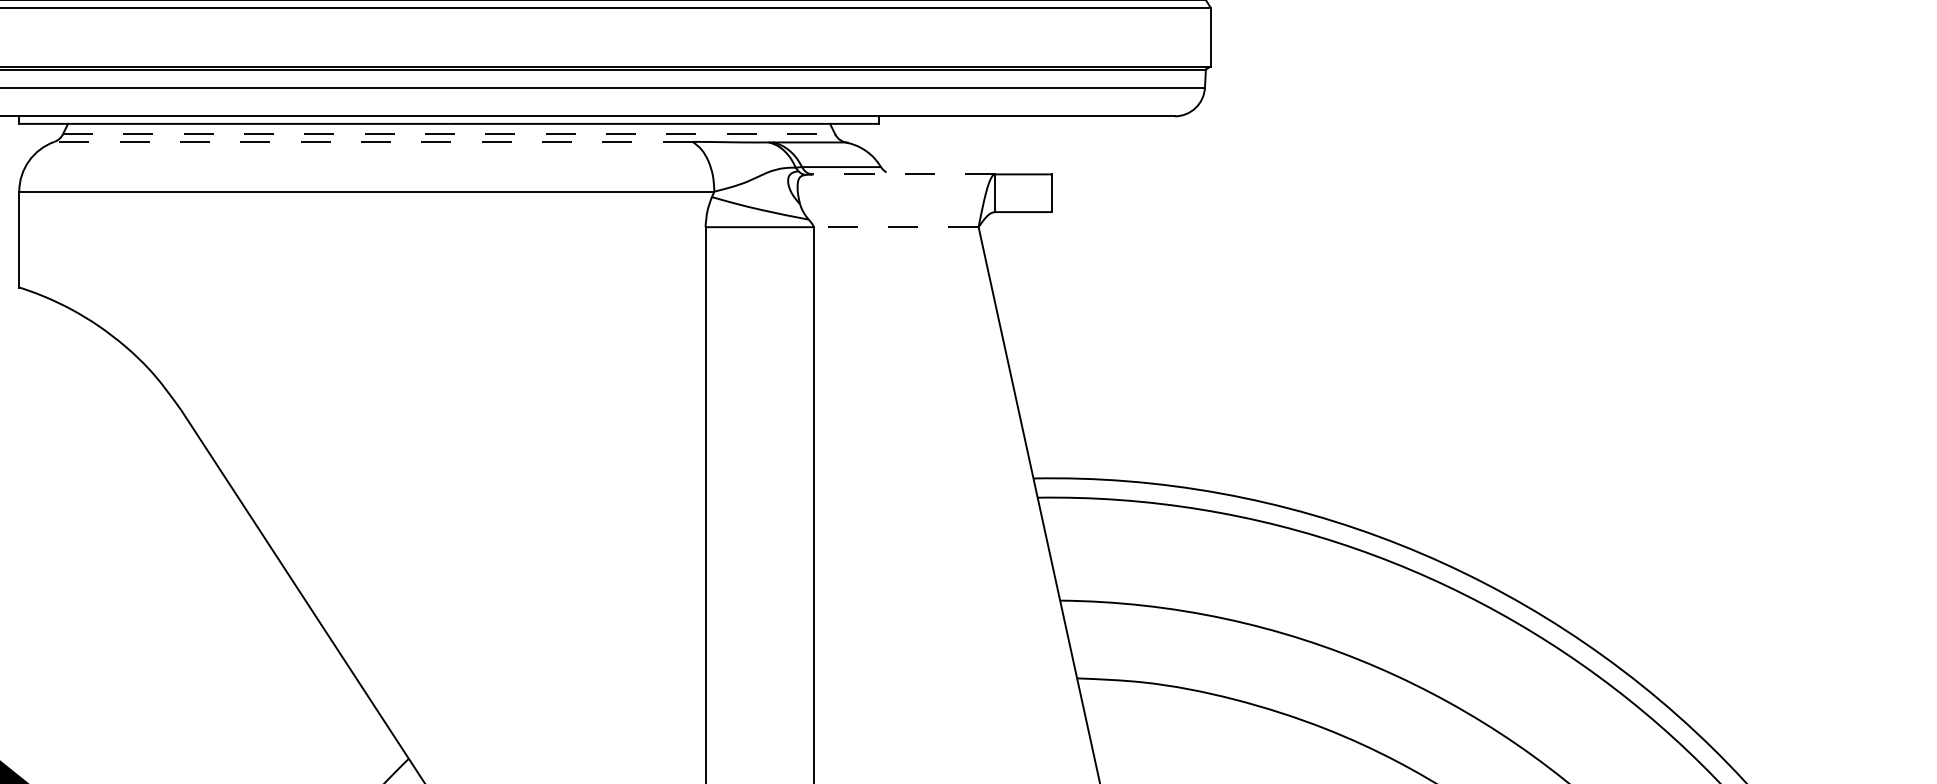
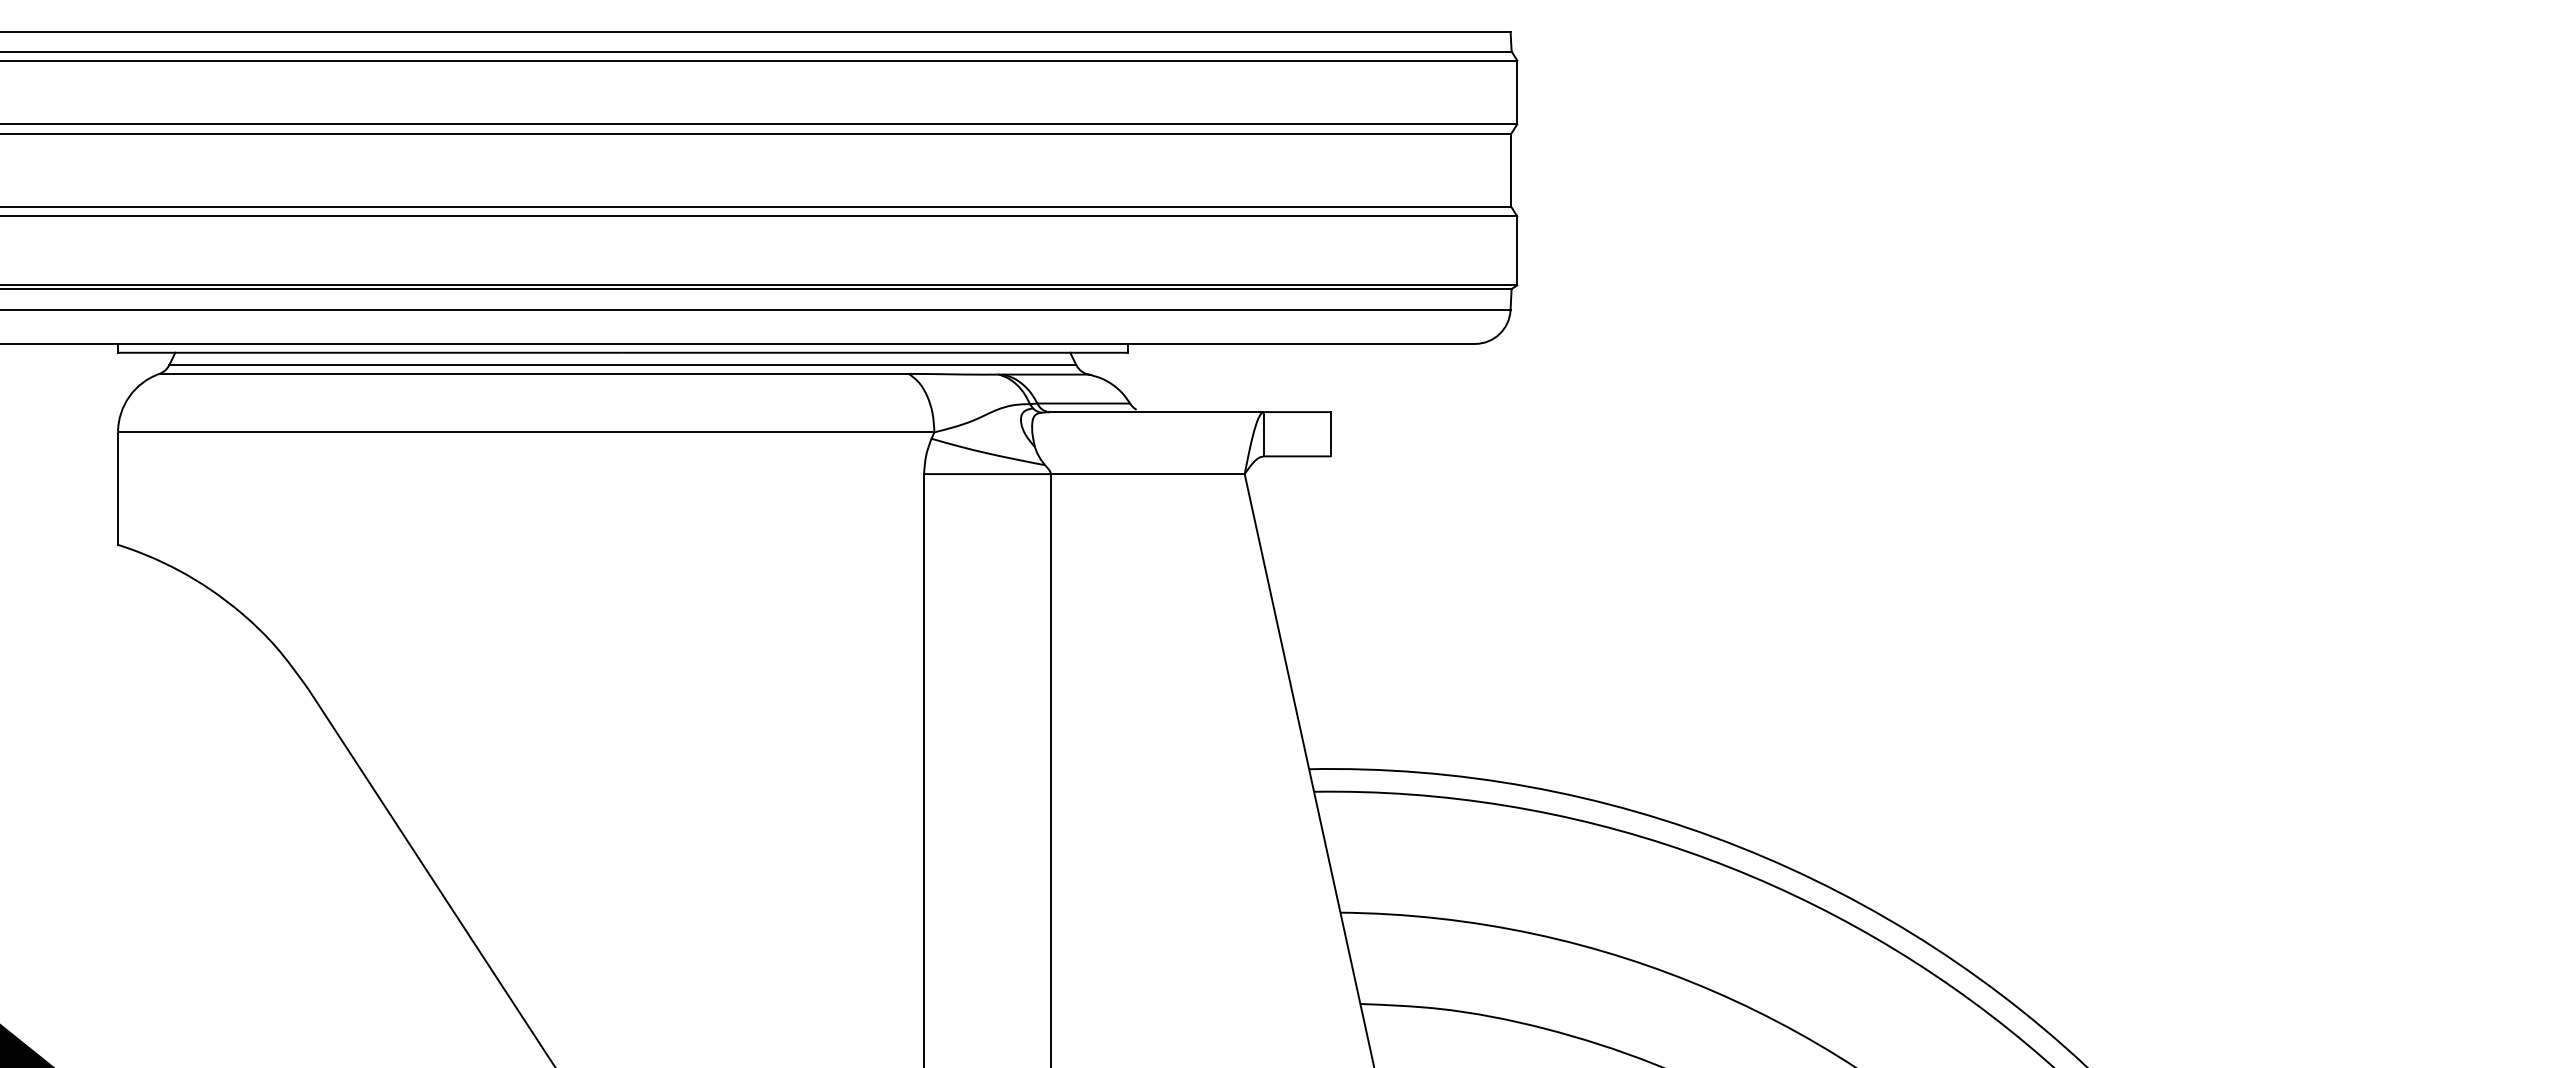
line: (449, 134) -> (623, 365), dashed -> solid
line: (373, 141) -> (534, 373), dashed -> solid
line: (903, 174) -> (1156, 412), dashed -> solid
line: (895, 227) -> (1147, 474), dashed -> solid

